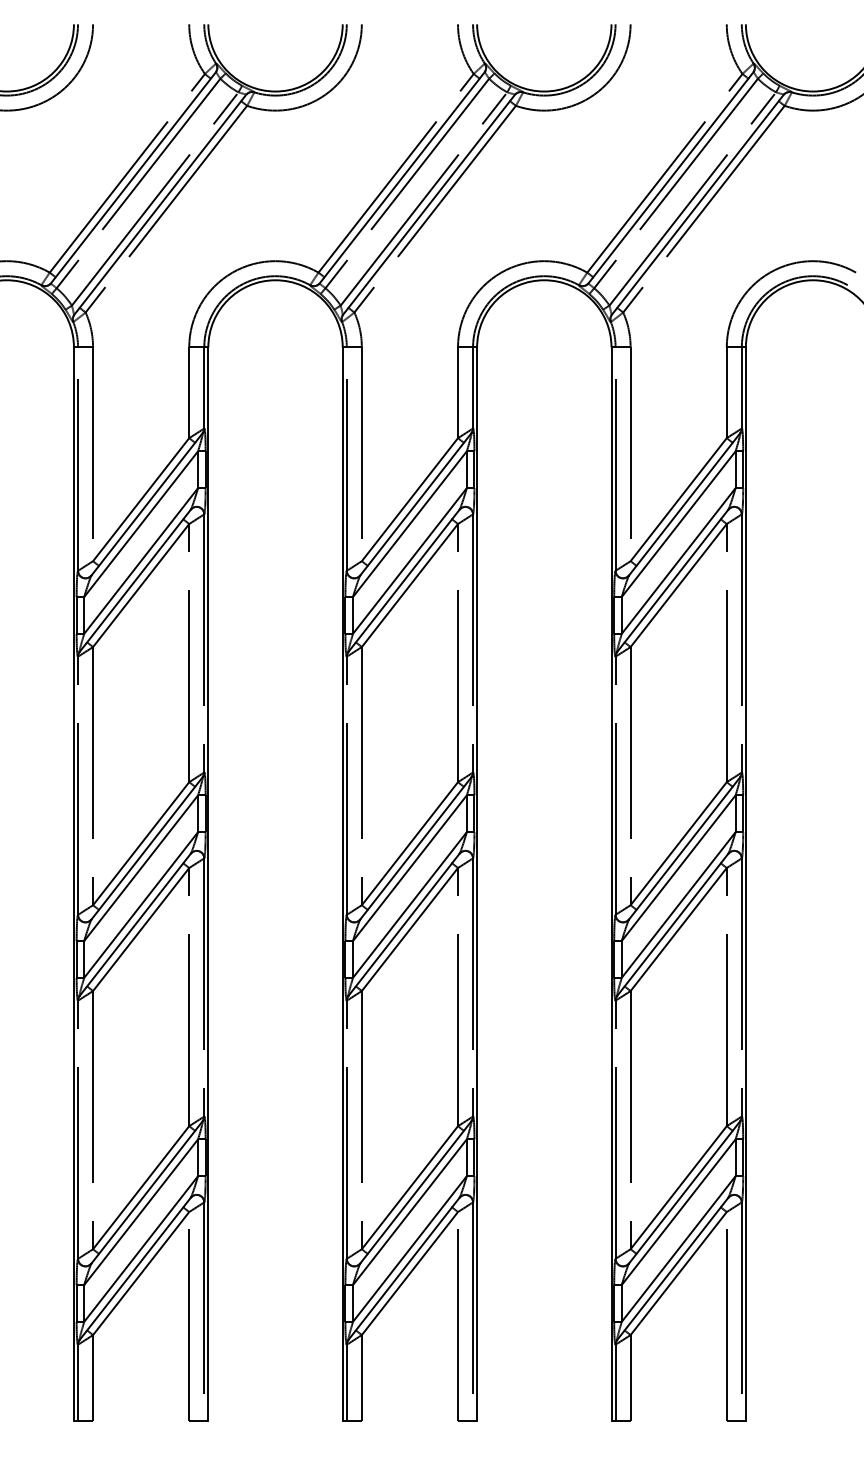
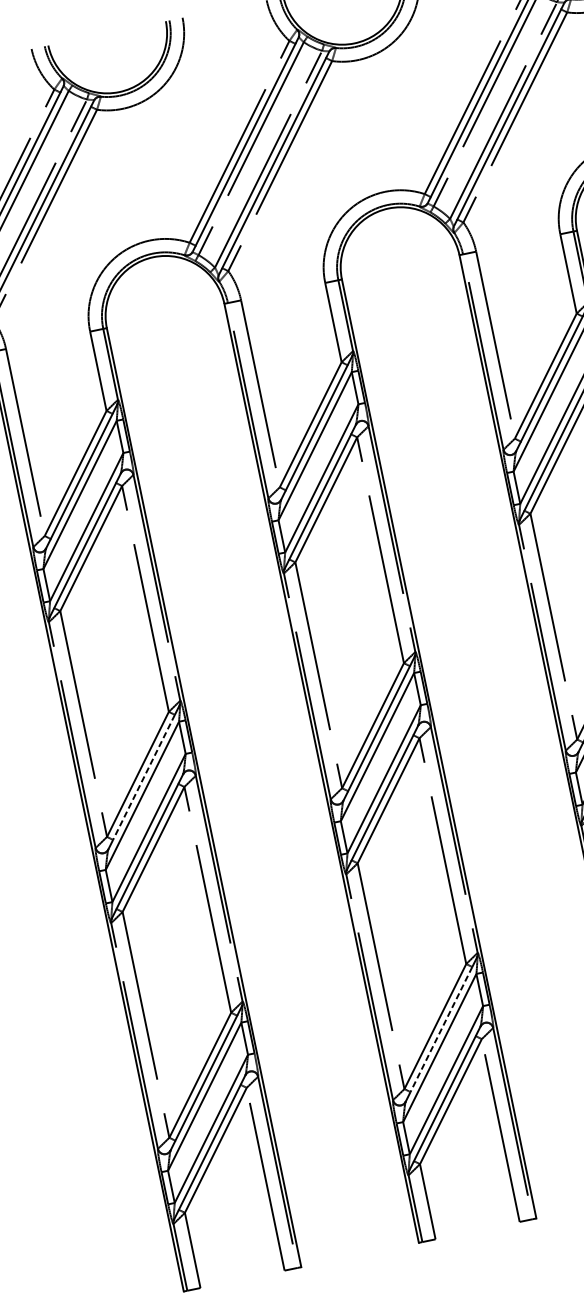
line: (146, 848) -> (143, 777), solid -> dashed
line: (415, 1192) -> (441, 1029), solid -> dashed

